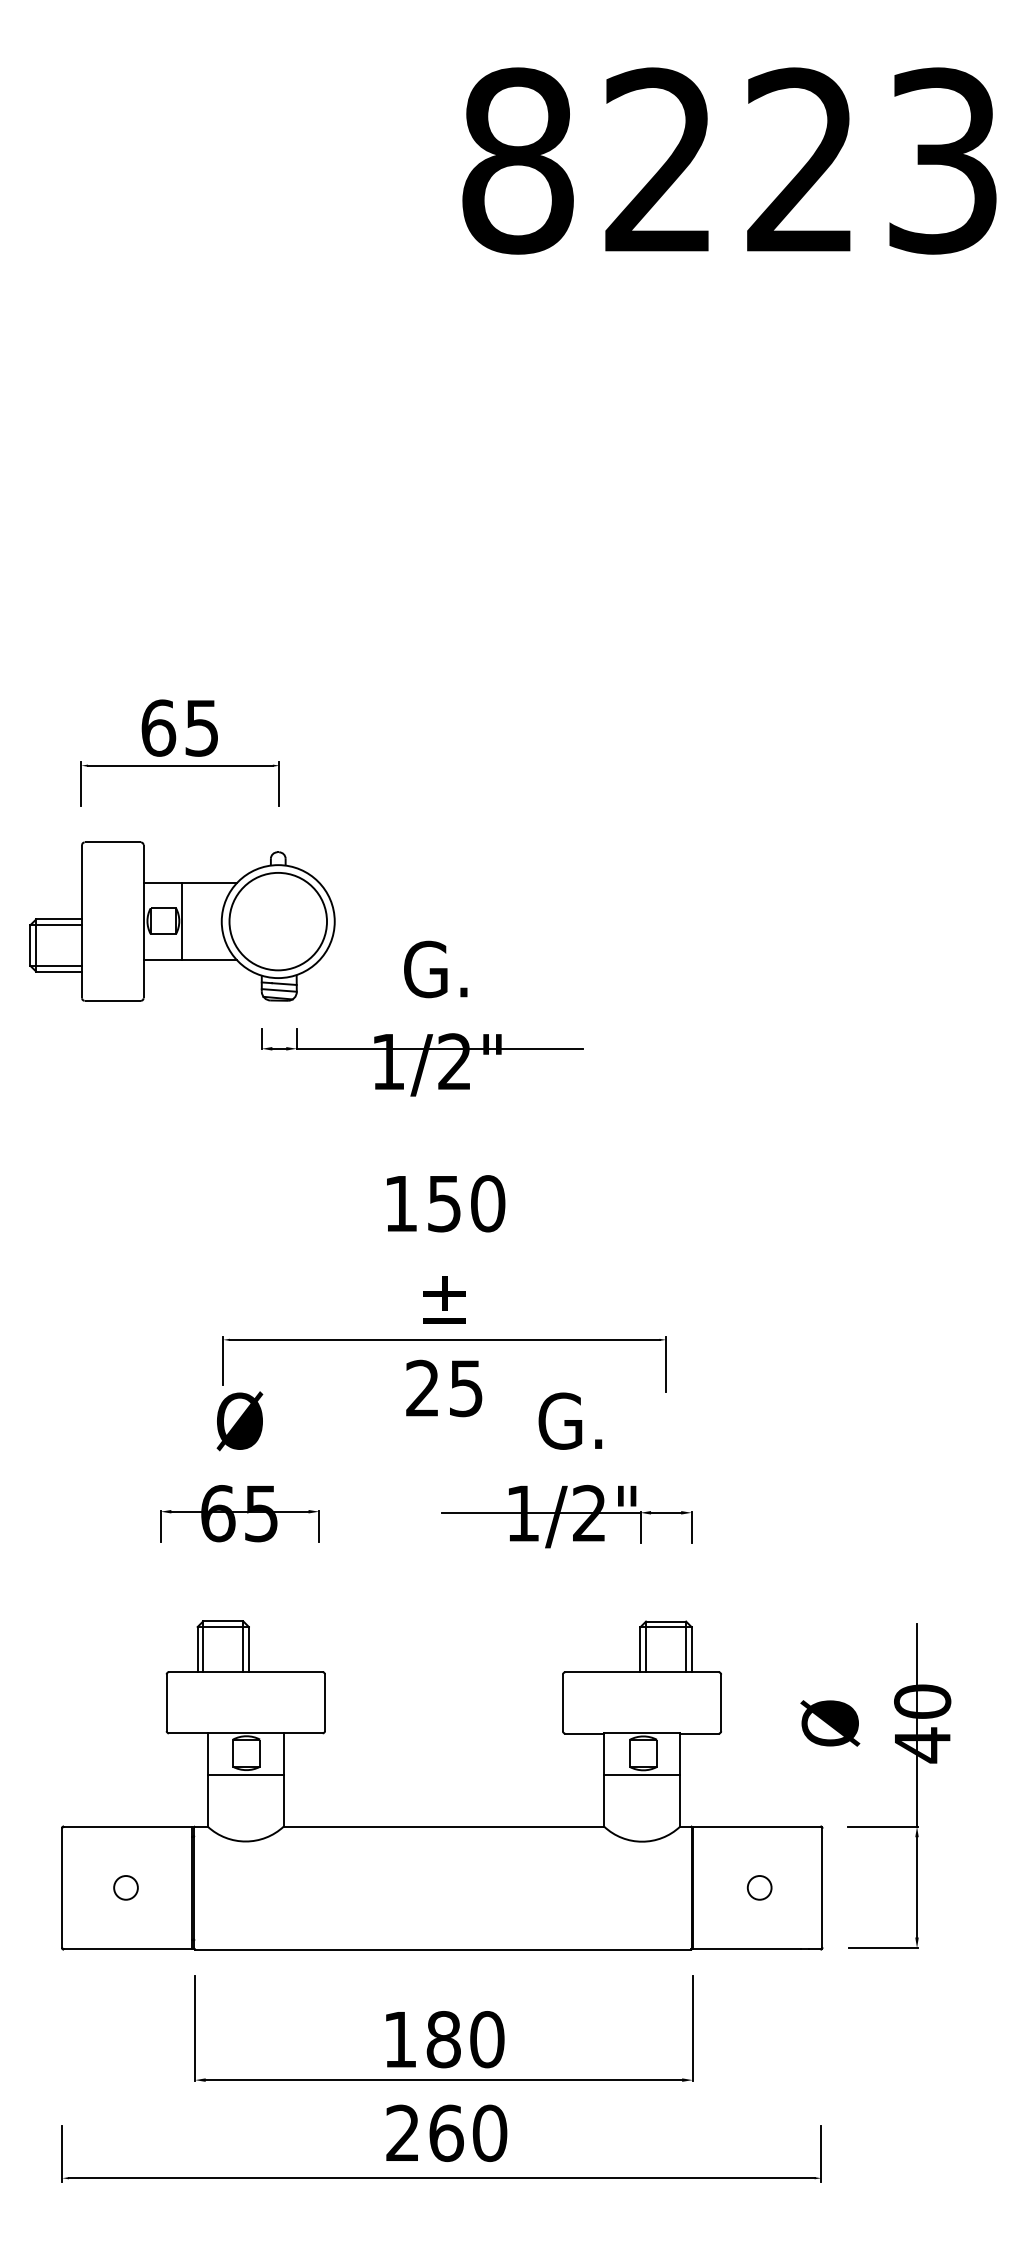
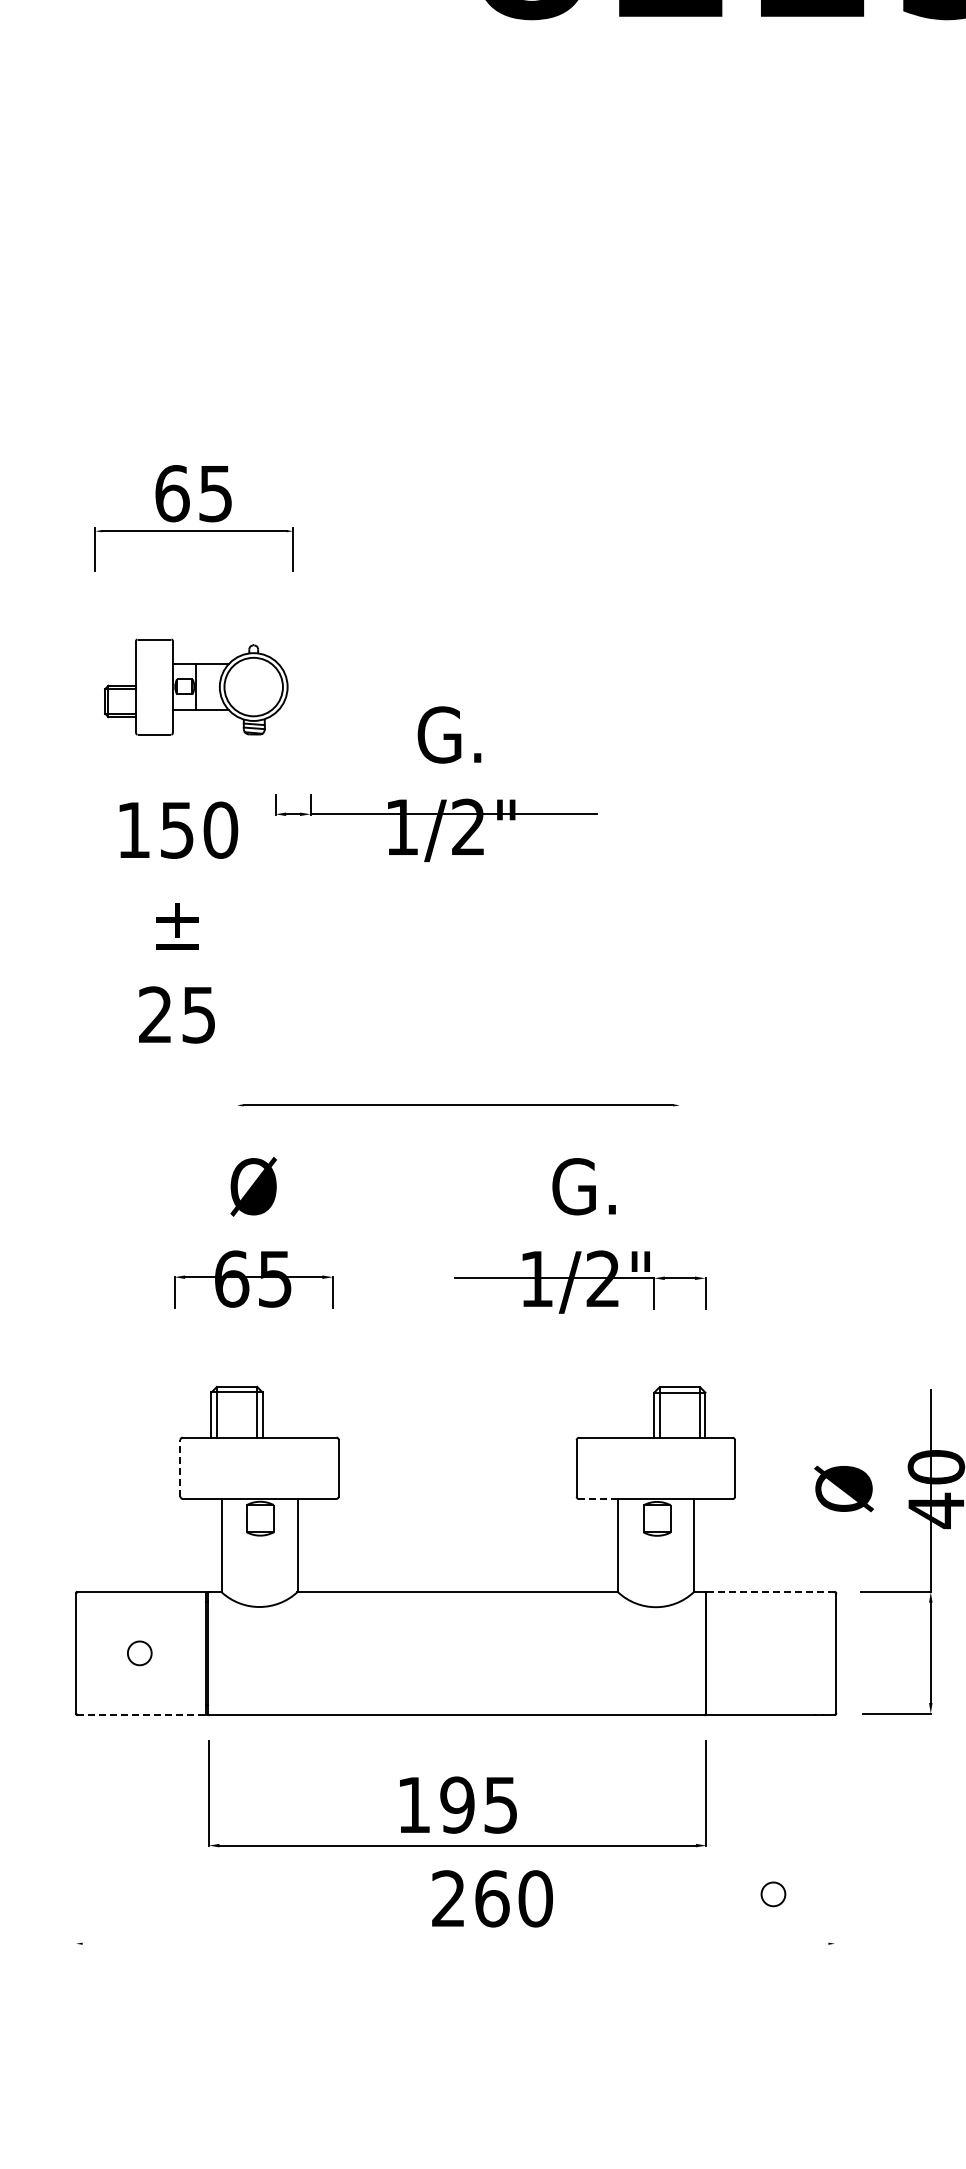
part: (182, 921) -> (196, 687), size x0.6
text: (446, 1296) -> (179, 923), moved
line: (223, 1360) -> (237, 1126), removed
line: (666, 1364) -> (680, 1130), removed
line: (166, 1702) -> (180, 1468), solid -> dashed
line: (584, 1733) -> (598, 1499), solid -> dashed
line: (245, 1775) -> (259, 1541), removed
line: (642, 1775) -> (656, 1541), removed
line: (756, 1826) -> (770, 1592), solid -> dashed
circle: (759, 1887) -> (773, 1894), moved
line: (128, 1949) -> (142, 1715), solid -> dashed
text: (465, 2039) -> (479, 1805), 180 -> 195
text: (446, 2132) -> (492, 1898), moved
line: (62, 2153) -> (76, 1919), removed
line: (821, 2153) -> (835, 1919), removed
line: (441, 2178) -> (455, 1944), removed

